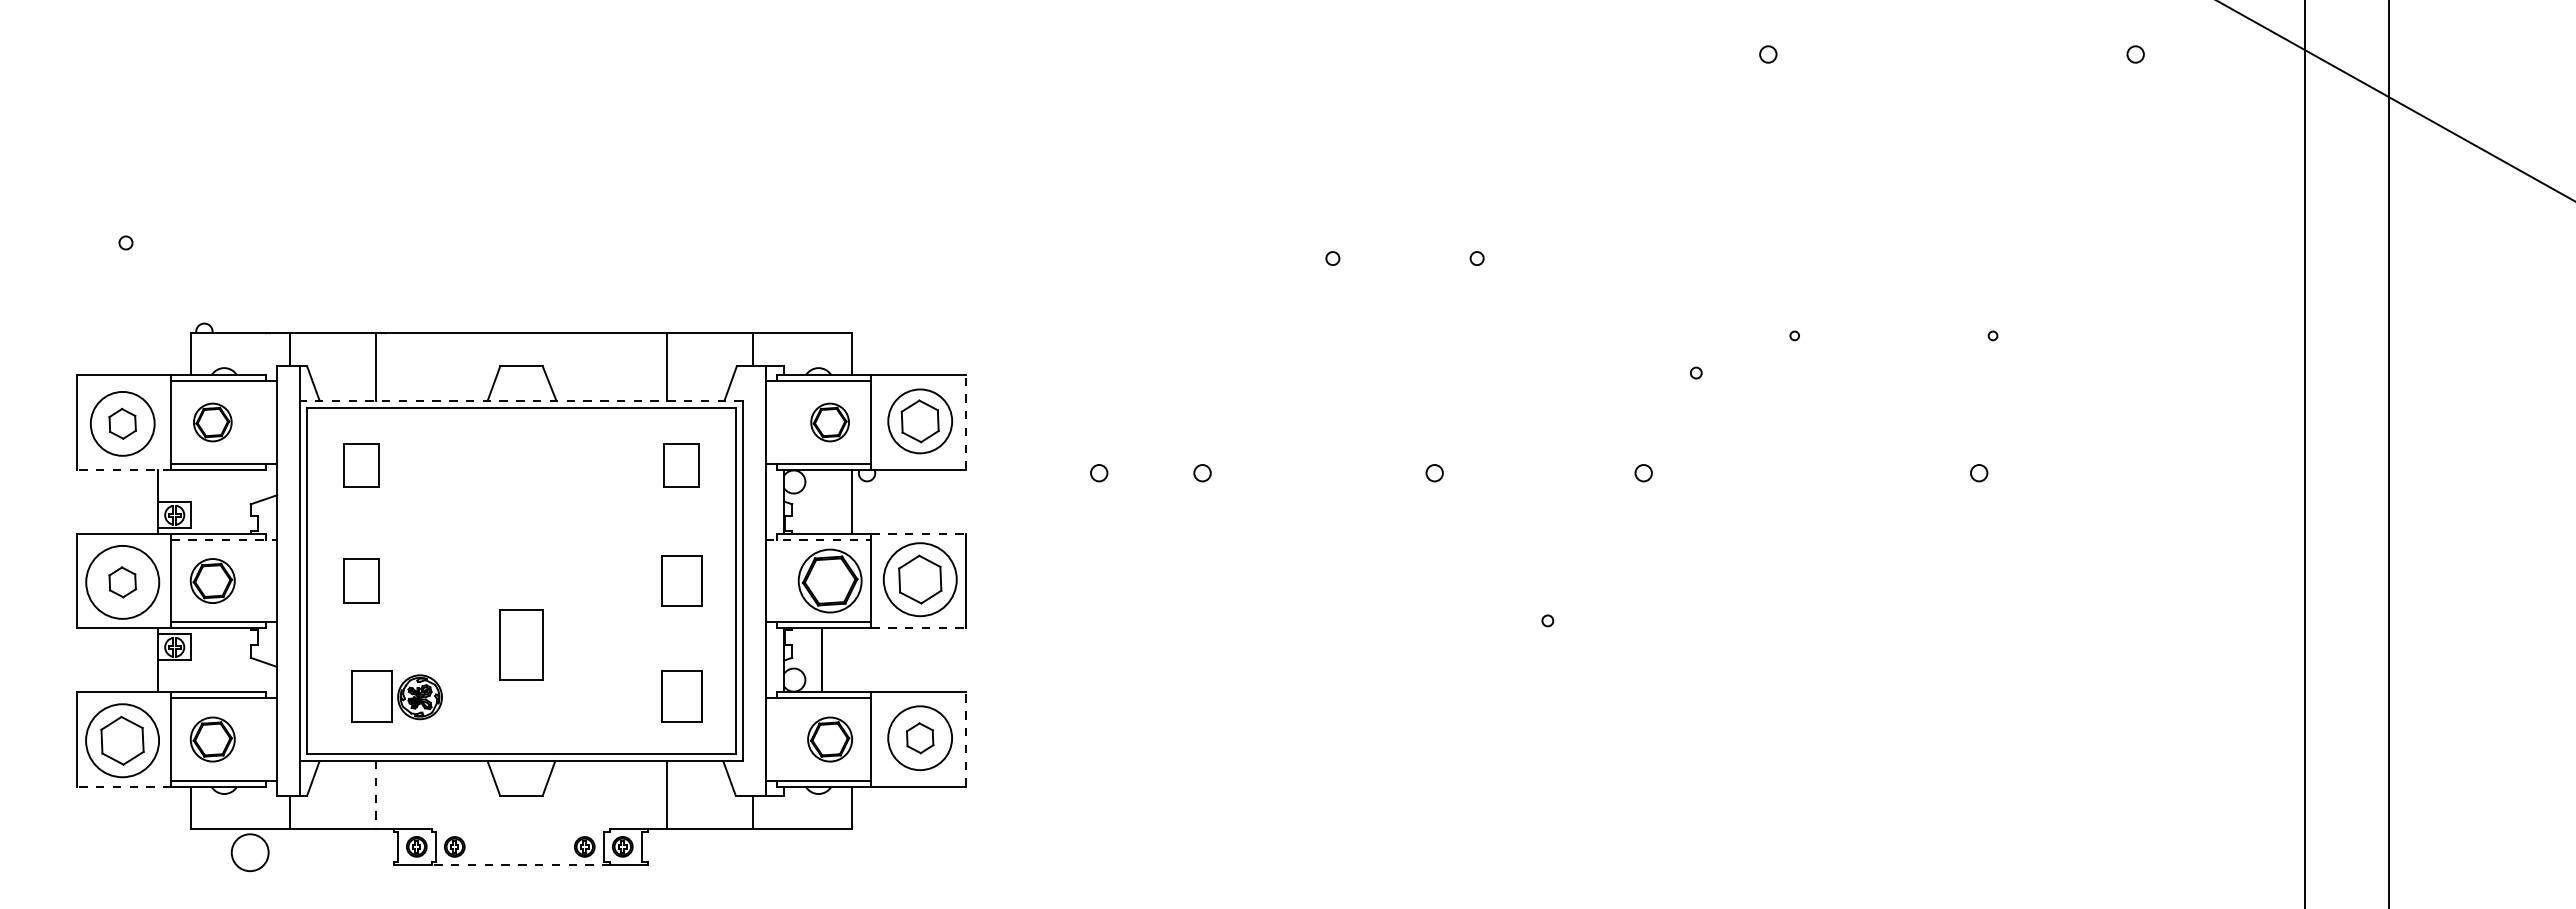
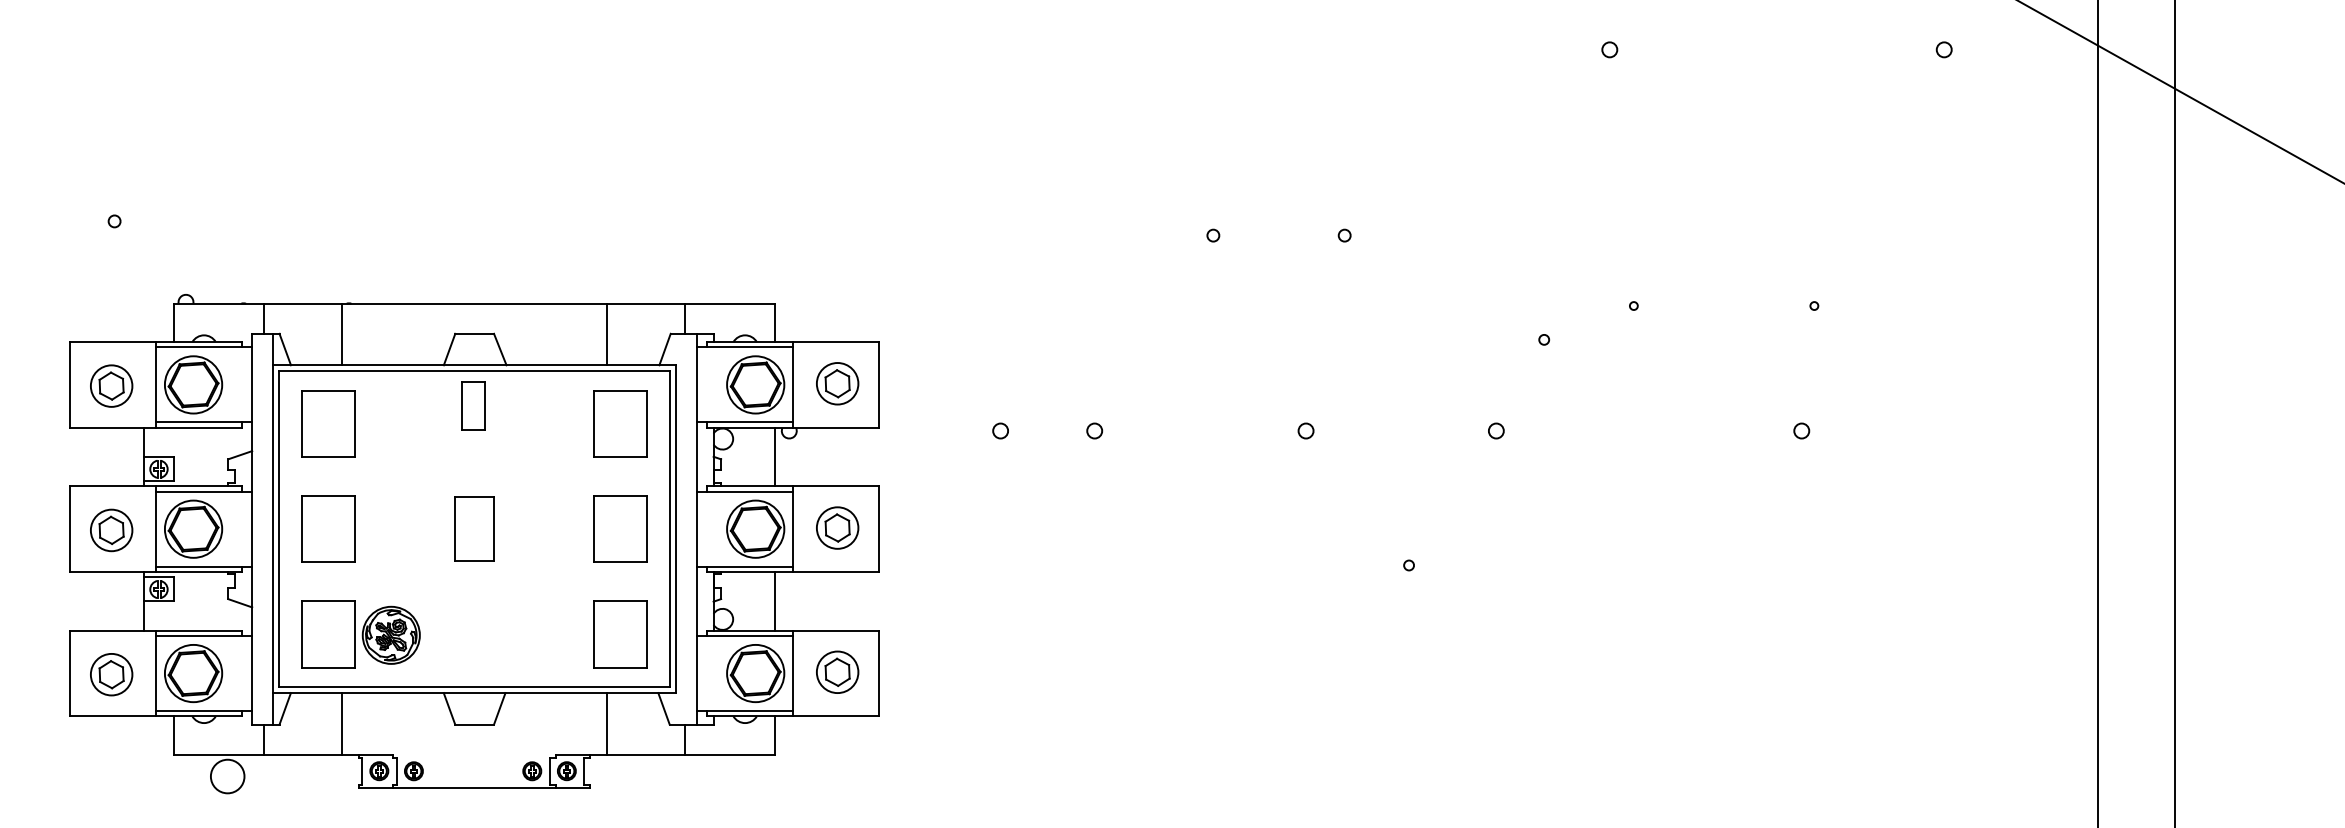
line: (520, 401) -> (473, 365), dashed -> solid
part: (919, 420) -> (837, 383), size x0.71
part: (212, 422) -> (193, 384), size x1.67
part: (829, 422) -> (755, 384), size x1.67
line: (965, 422) -> (878, 384), dashed -> solid
circle: (122, 423) -> (111, 385), size x0.71
part: (520, 445) -> (473, 405), added
part: (360, 465) -> (328, 424), size x1.67
part: (681, 465) -> (620, 424), size x1.67
line: (123, 469) -> (112, 427), dashed -> solid
line: (919, 533) -> (837, 485), dashed -> solid
line: (224, 539) -> (204, 491), dashed -> solid
line: (818, 539) -> (745, 491), dashed -> solid
part: (919, 579) -> (837, 527), size x0.62
part: (212, 580) -> (193, 528), size x1.43
part: (360, 580) -> (328, 528), size x1.67
part: (681, 580) -> (620, 528), size x1.43
circle: (122, 582) -> (111, 530), size x0.62
line: (919, 628) -> (837, 572), dashed -> solid
part: (521, 644) -> (474, 528), moved
line: (821, 660) -> (775, 601), moved
part: (396, 696) -> (360, 634), size x1.43
part: (681, 696) -> (620, 634), size x1.43
circle: (919, 738) -> (837, 672), size x0.71
part: (212, 739) -> (193, 673), size x1.43
part: (829, 739) -> (755, 673), size x1.43
line: (965, 739) -> (878, 673), dashed -> solid
part: (122, 740) -> (111, 674), size x0.62
line: (123, 786) -> (112, 716), dashed -> solid
line: (376, 794) -> (342, 723), dashed -> solid
line: (520, 865) -> (473, 788), dashed -> solid

